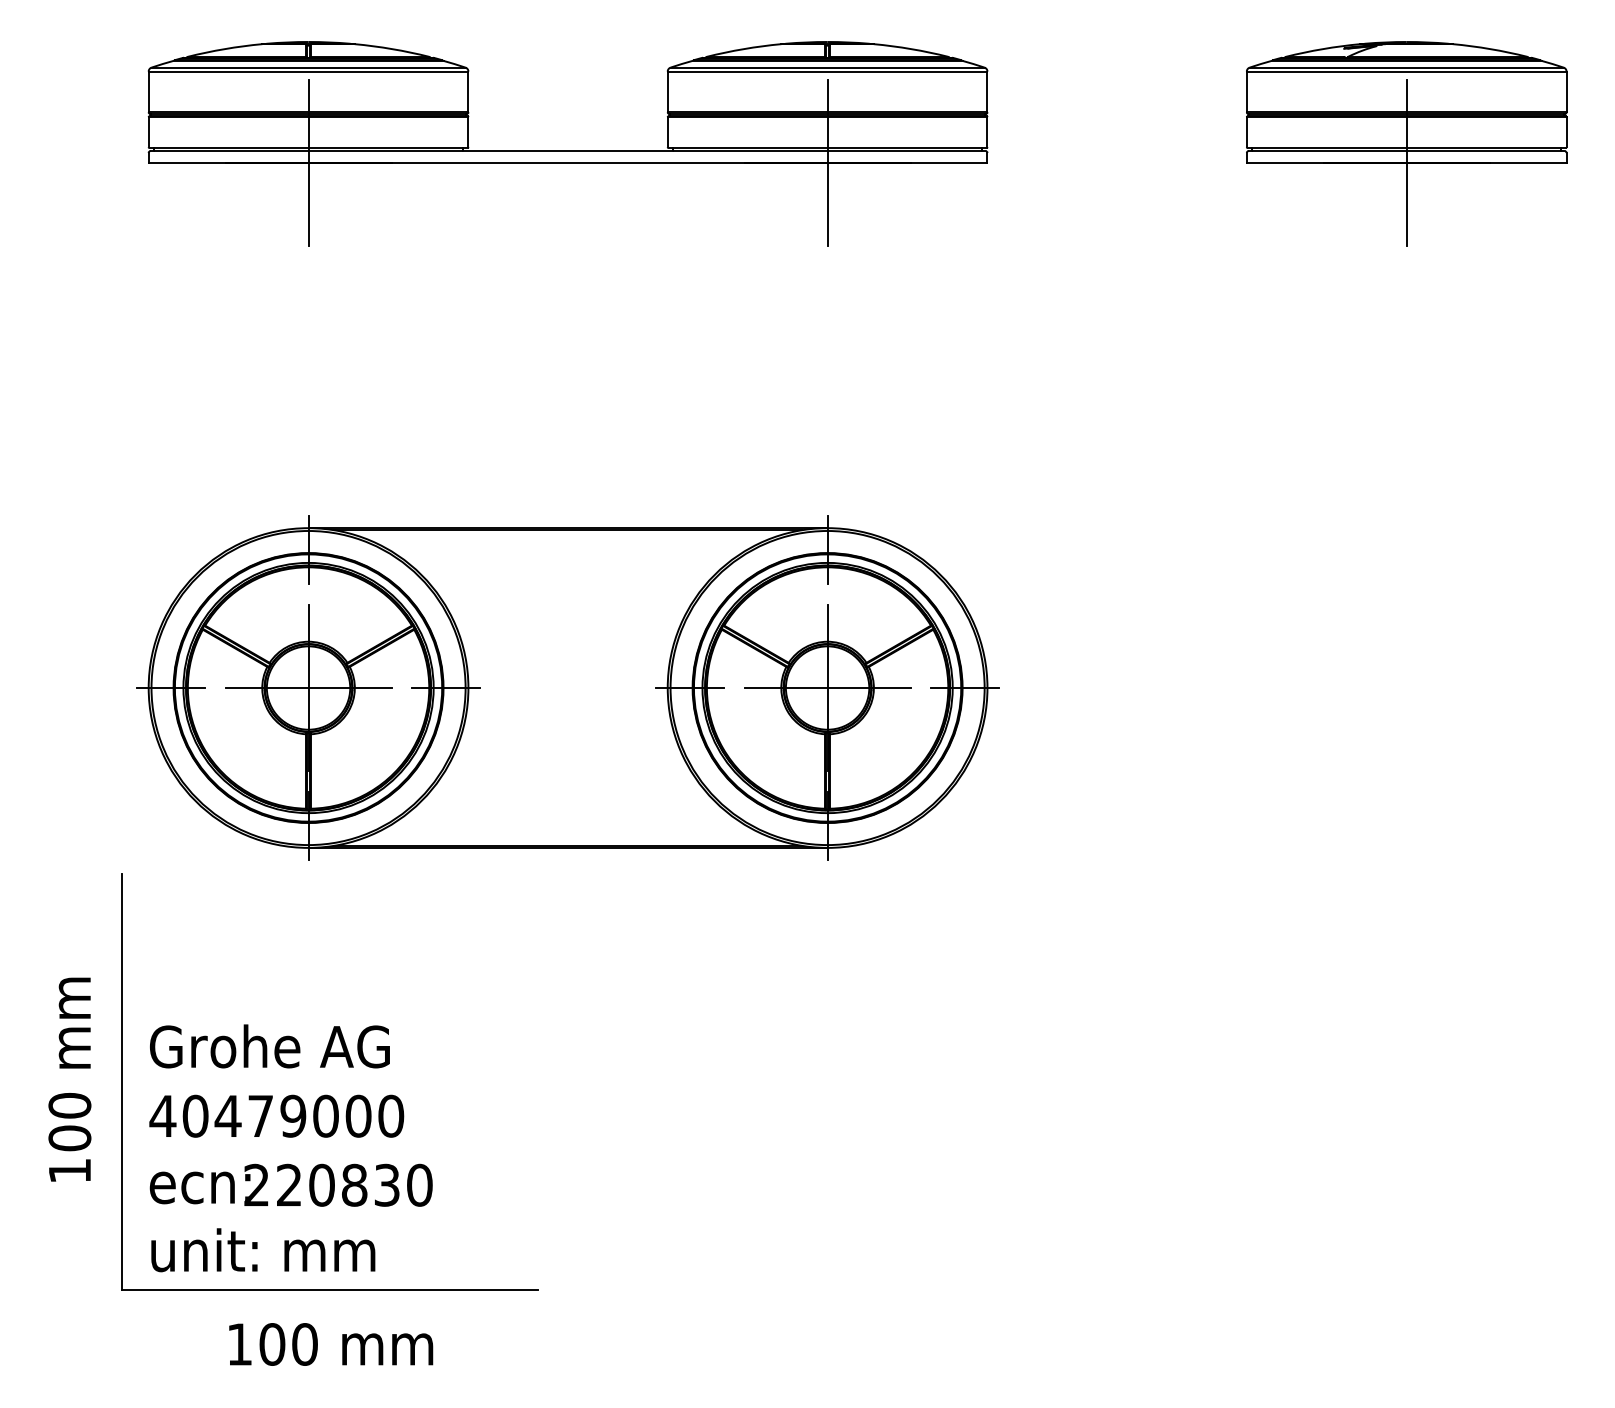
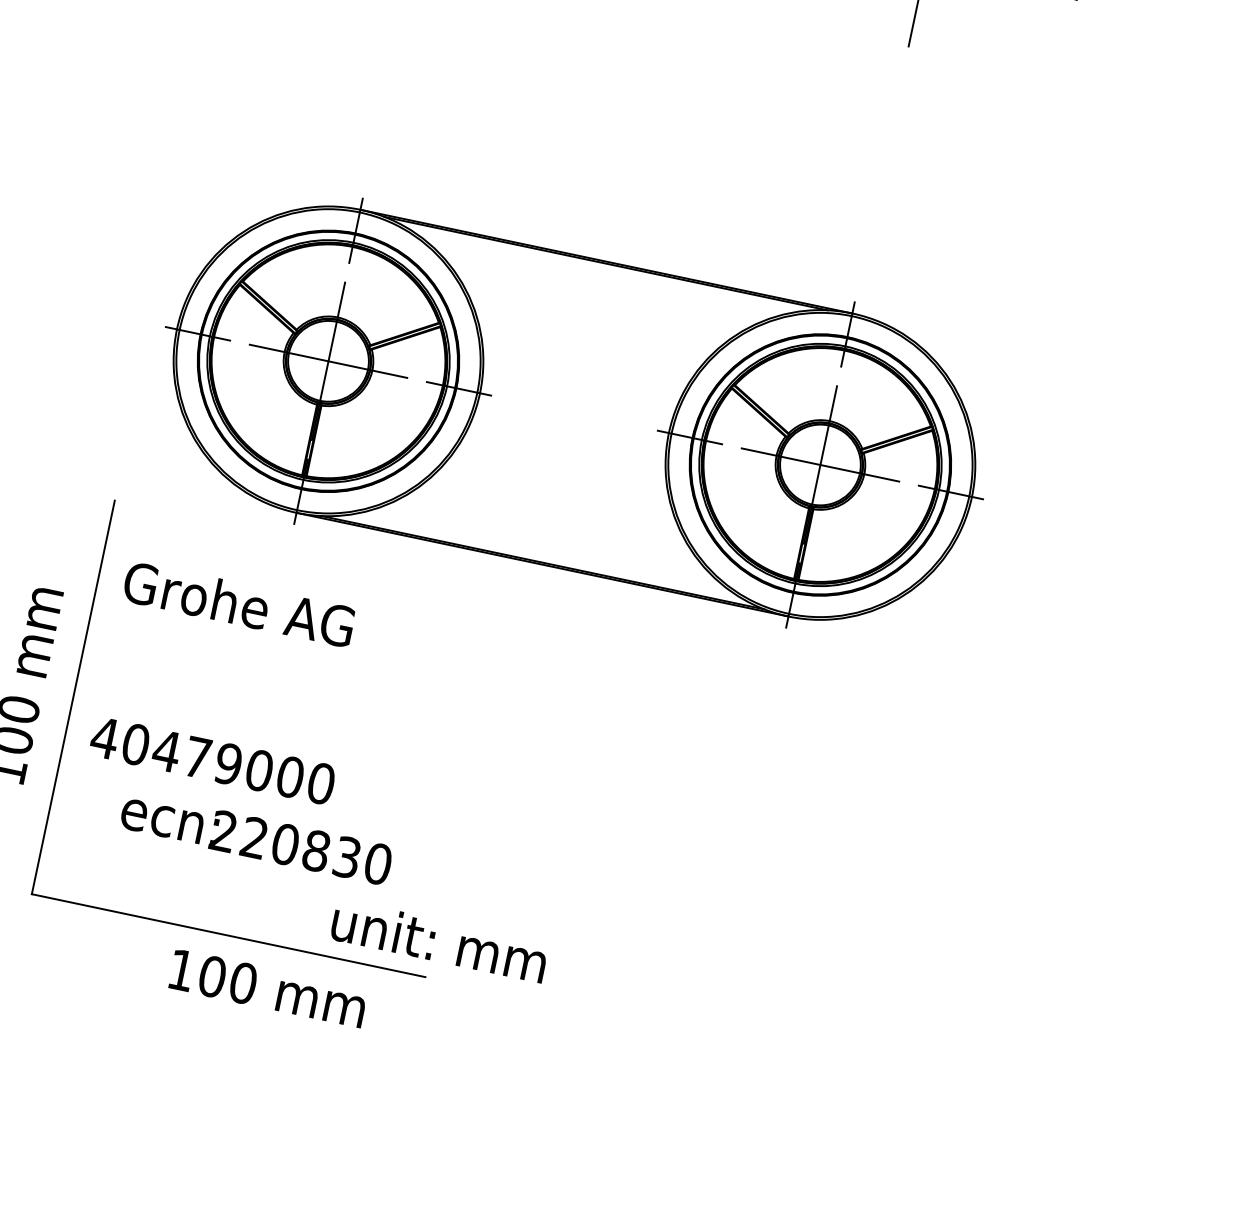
text: (269, 1046) -> (238, 604), moved
text: (290, 1184) -> (255, 837), moved
text: (263, 1250) -> (439, 941), moved
text: (331, 1344) -> (268, 988), moved

